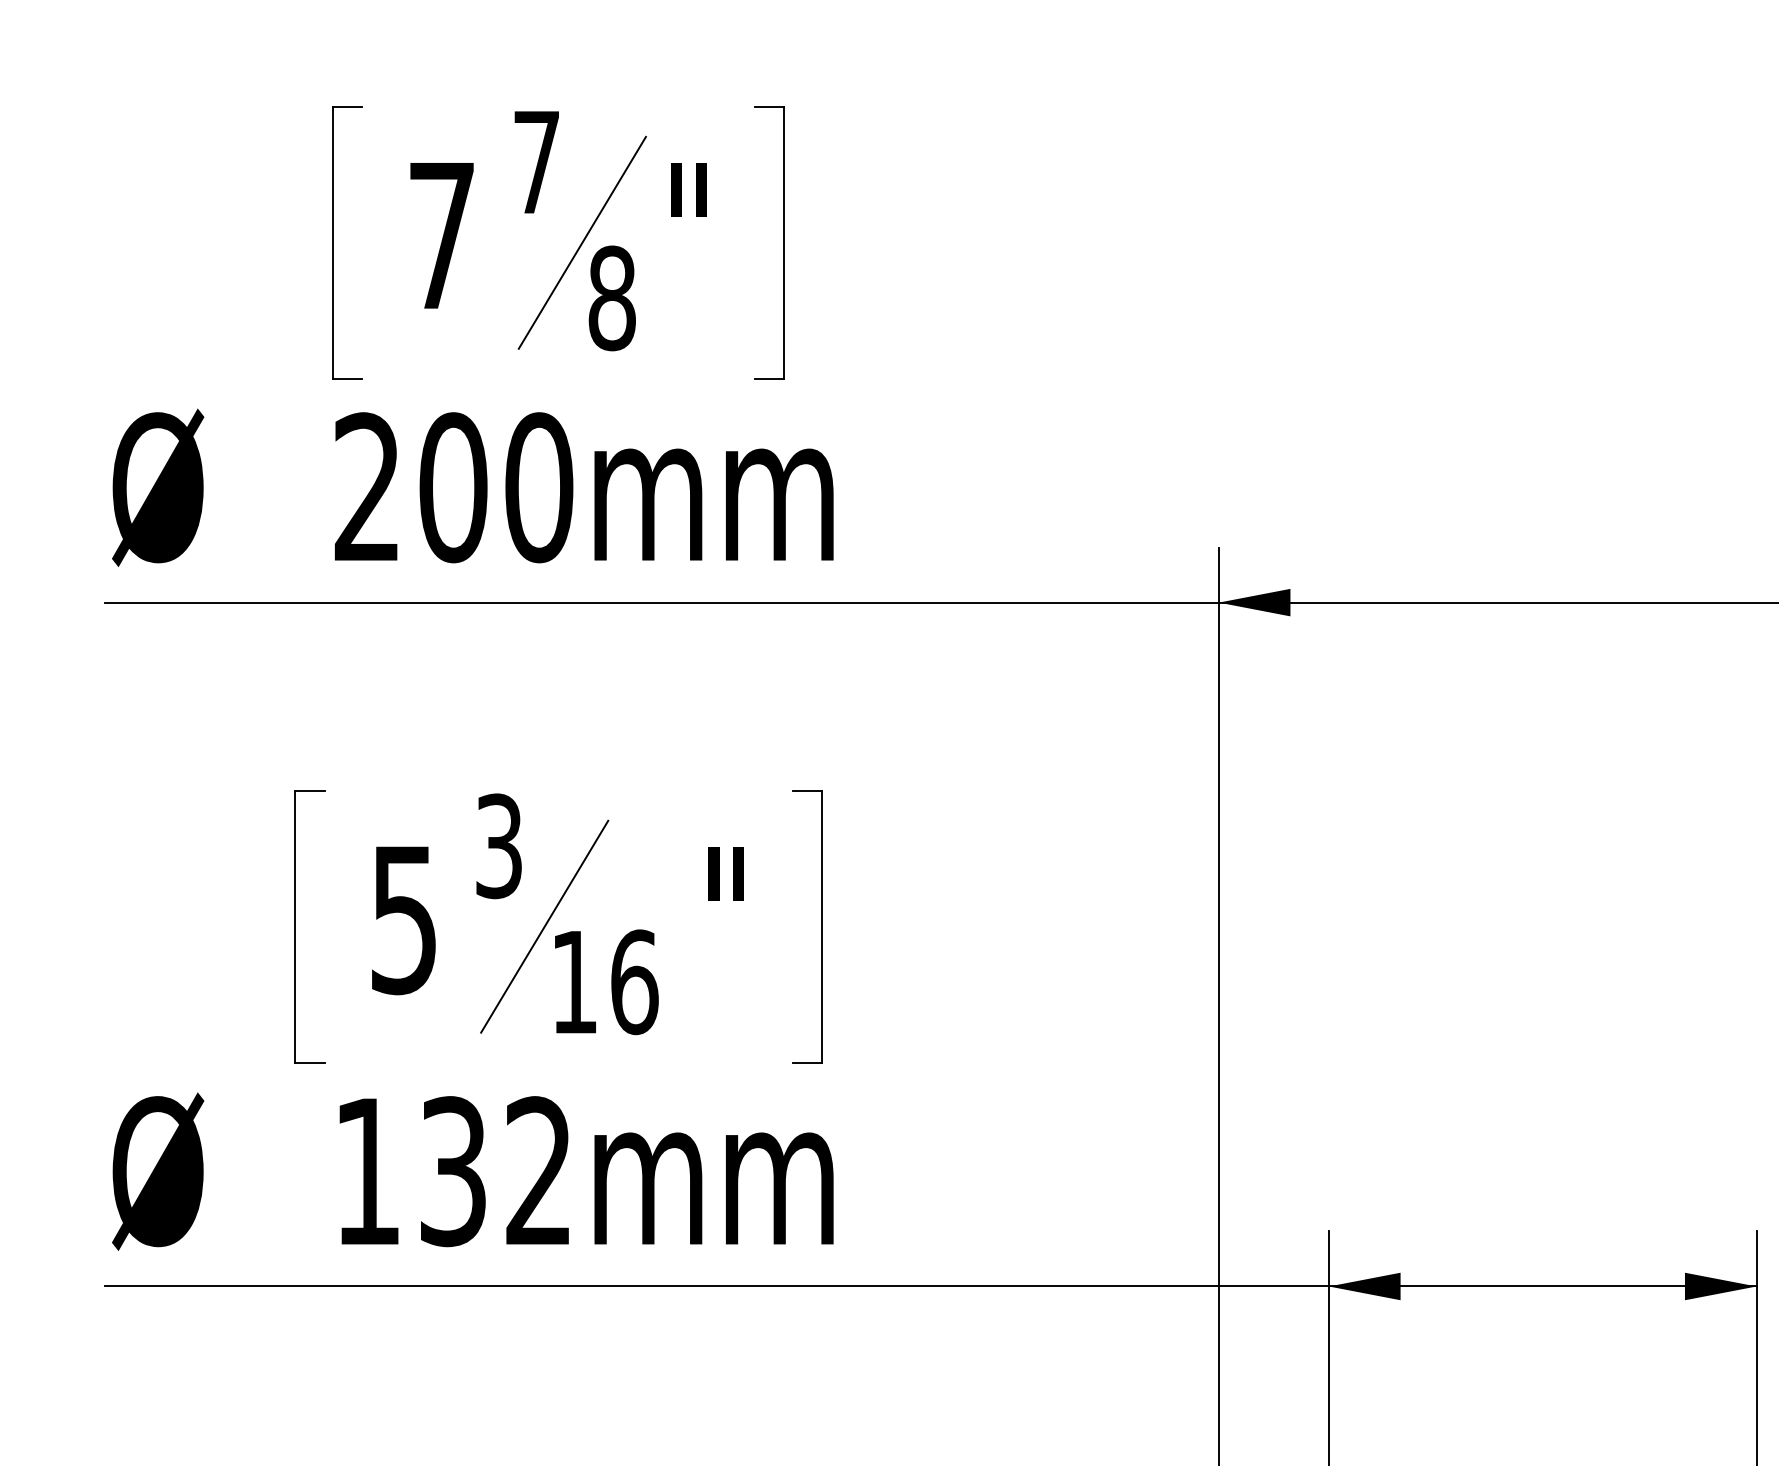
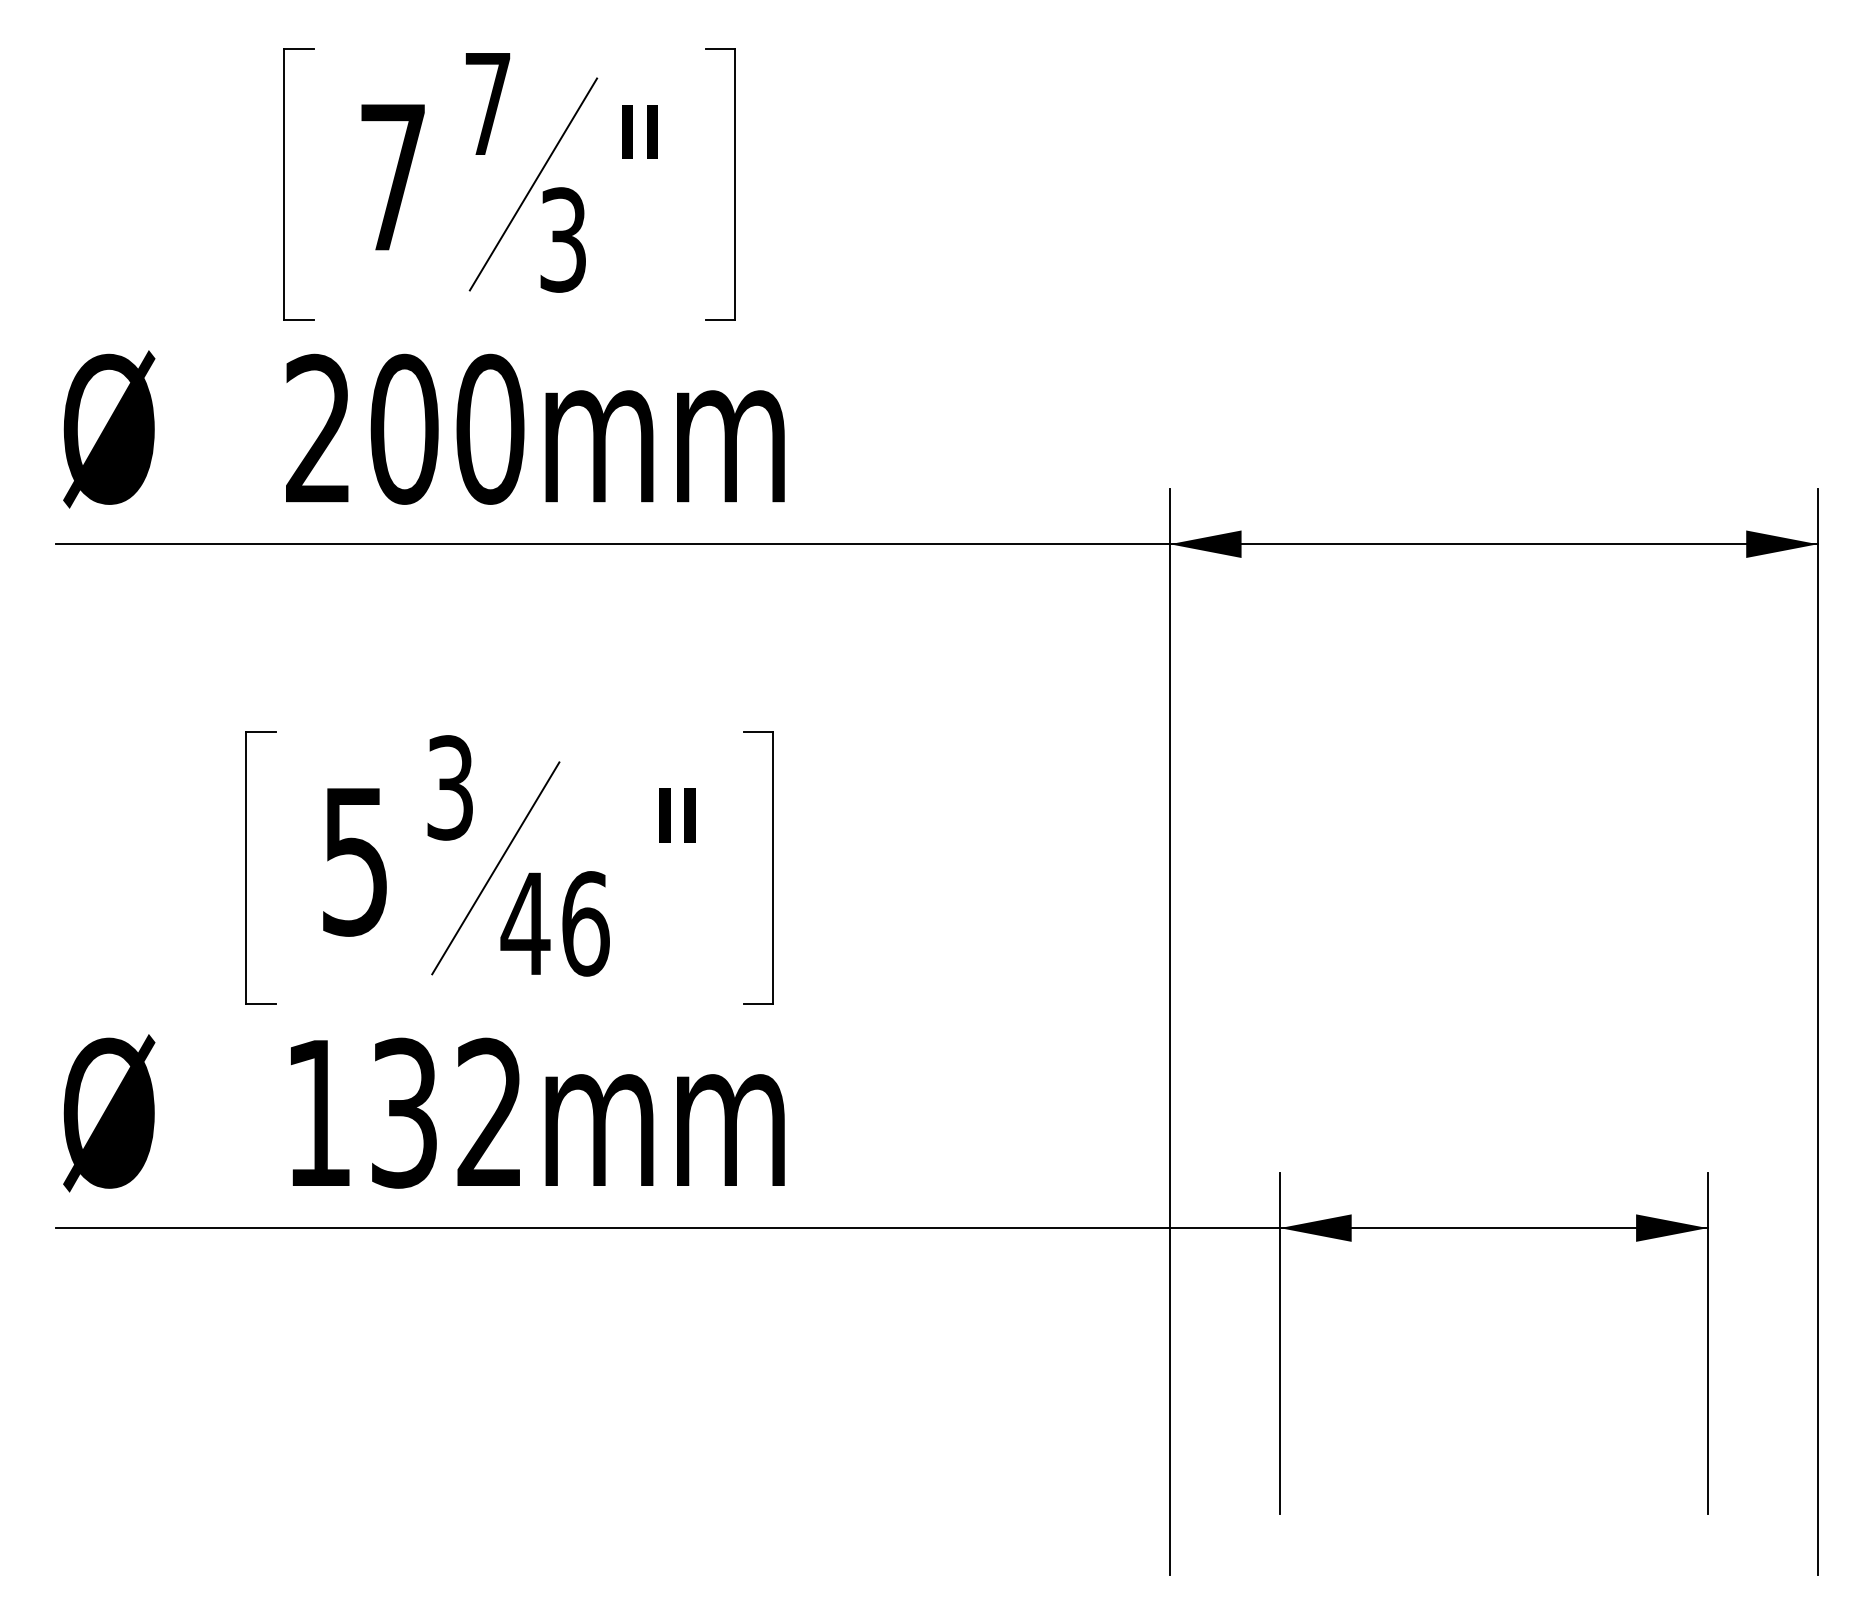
text: (612, 297) -> (563, 239), 8 -> 3
text: (574, 981) -> (525, 923), 16 -> 46

